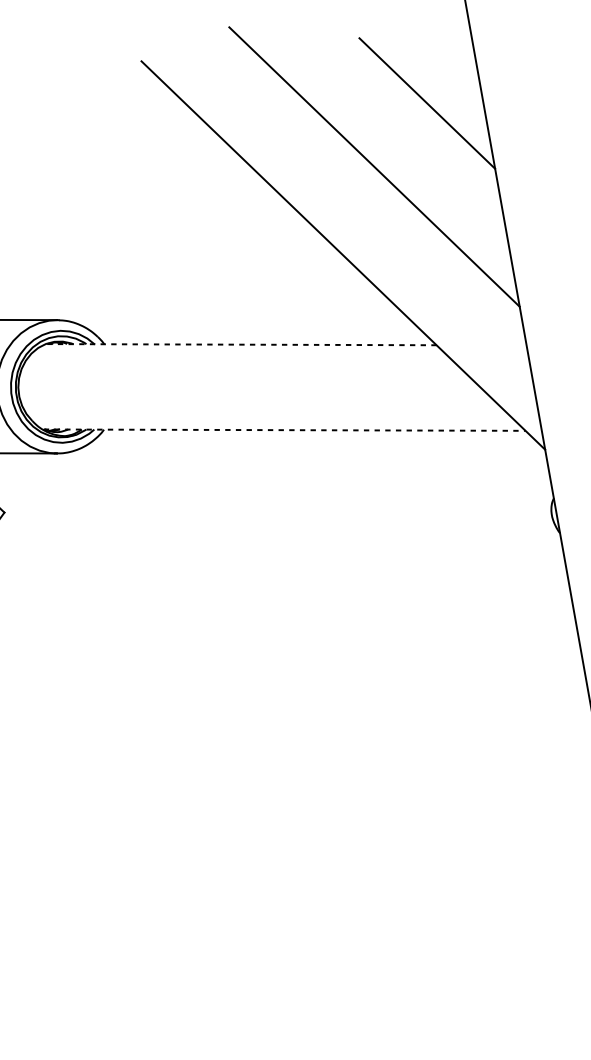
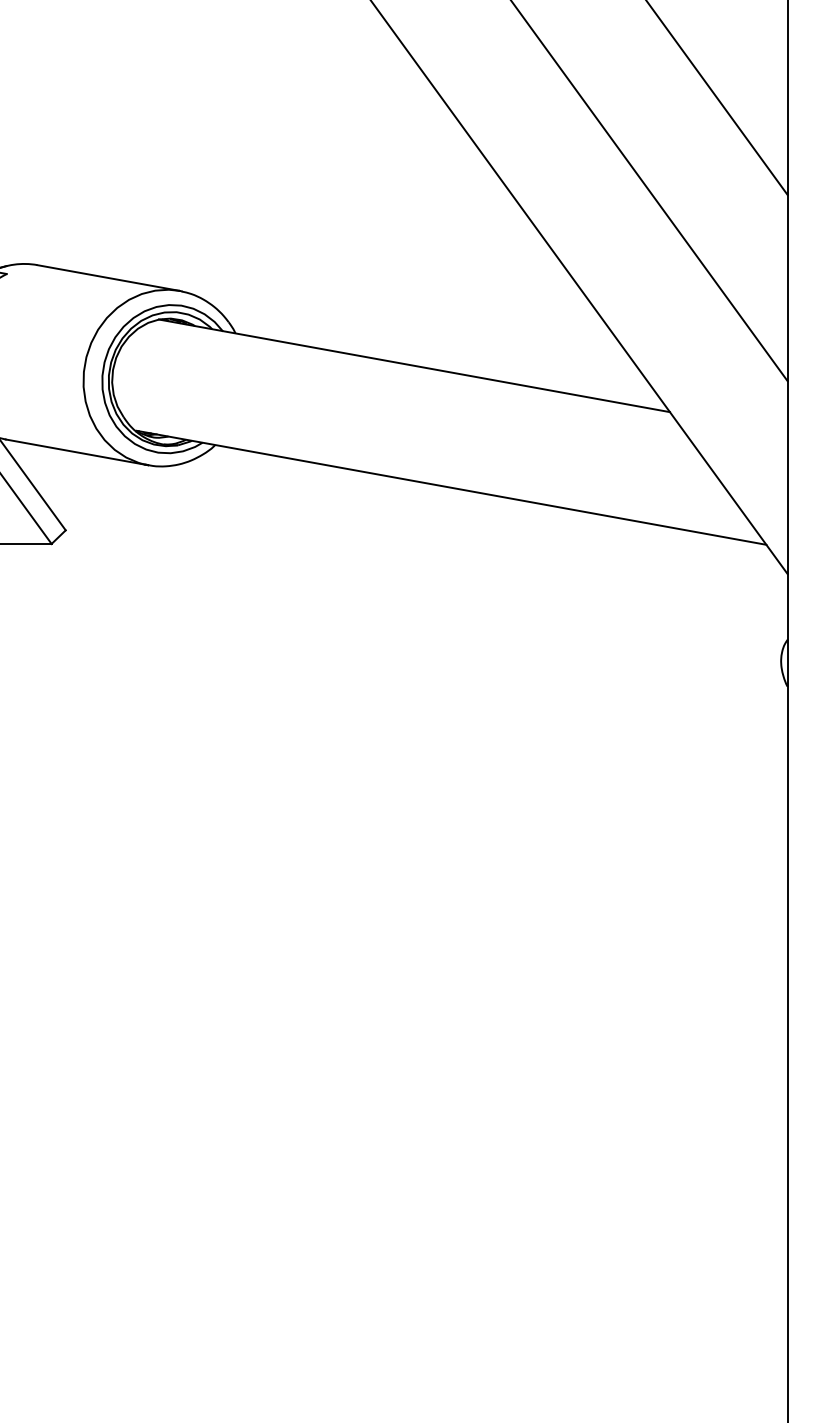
line: (241, 344) -> (414, 365), dashed -> solid
line: (284, 429) -> (451, 487), dashed -> solid

